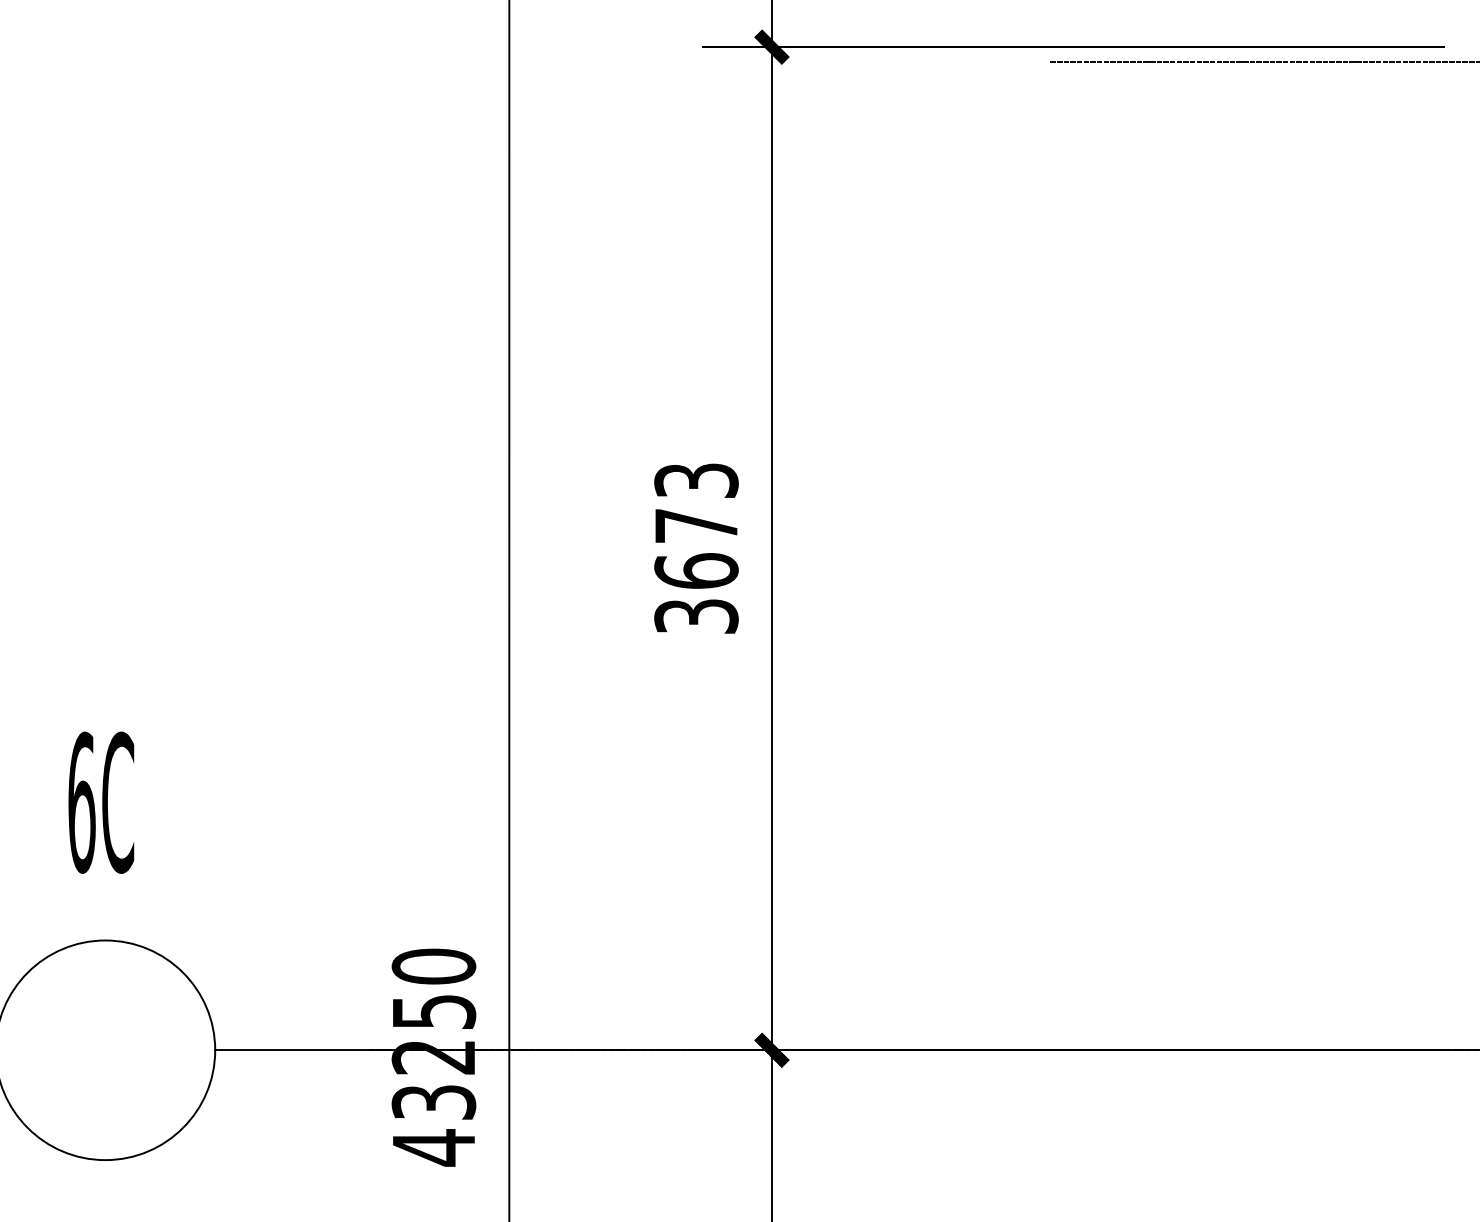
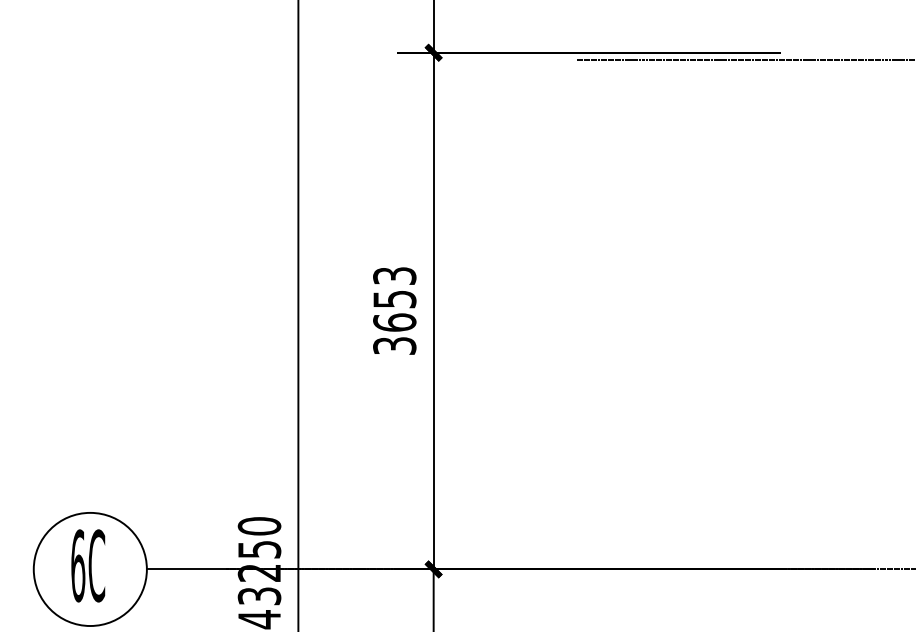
text: (695, 526) -> (394, 299), 3673 -> 3653
text: (101, 801) -> (88, 565), moved

